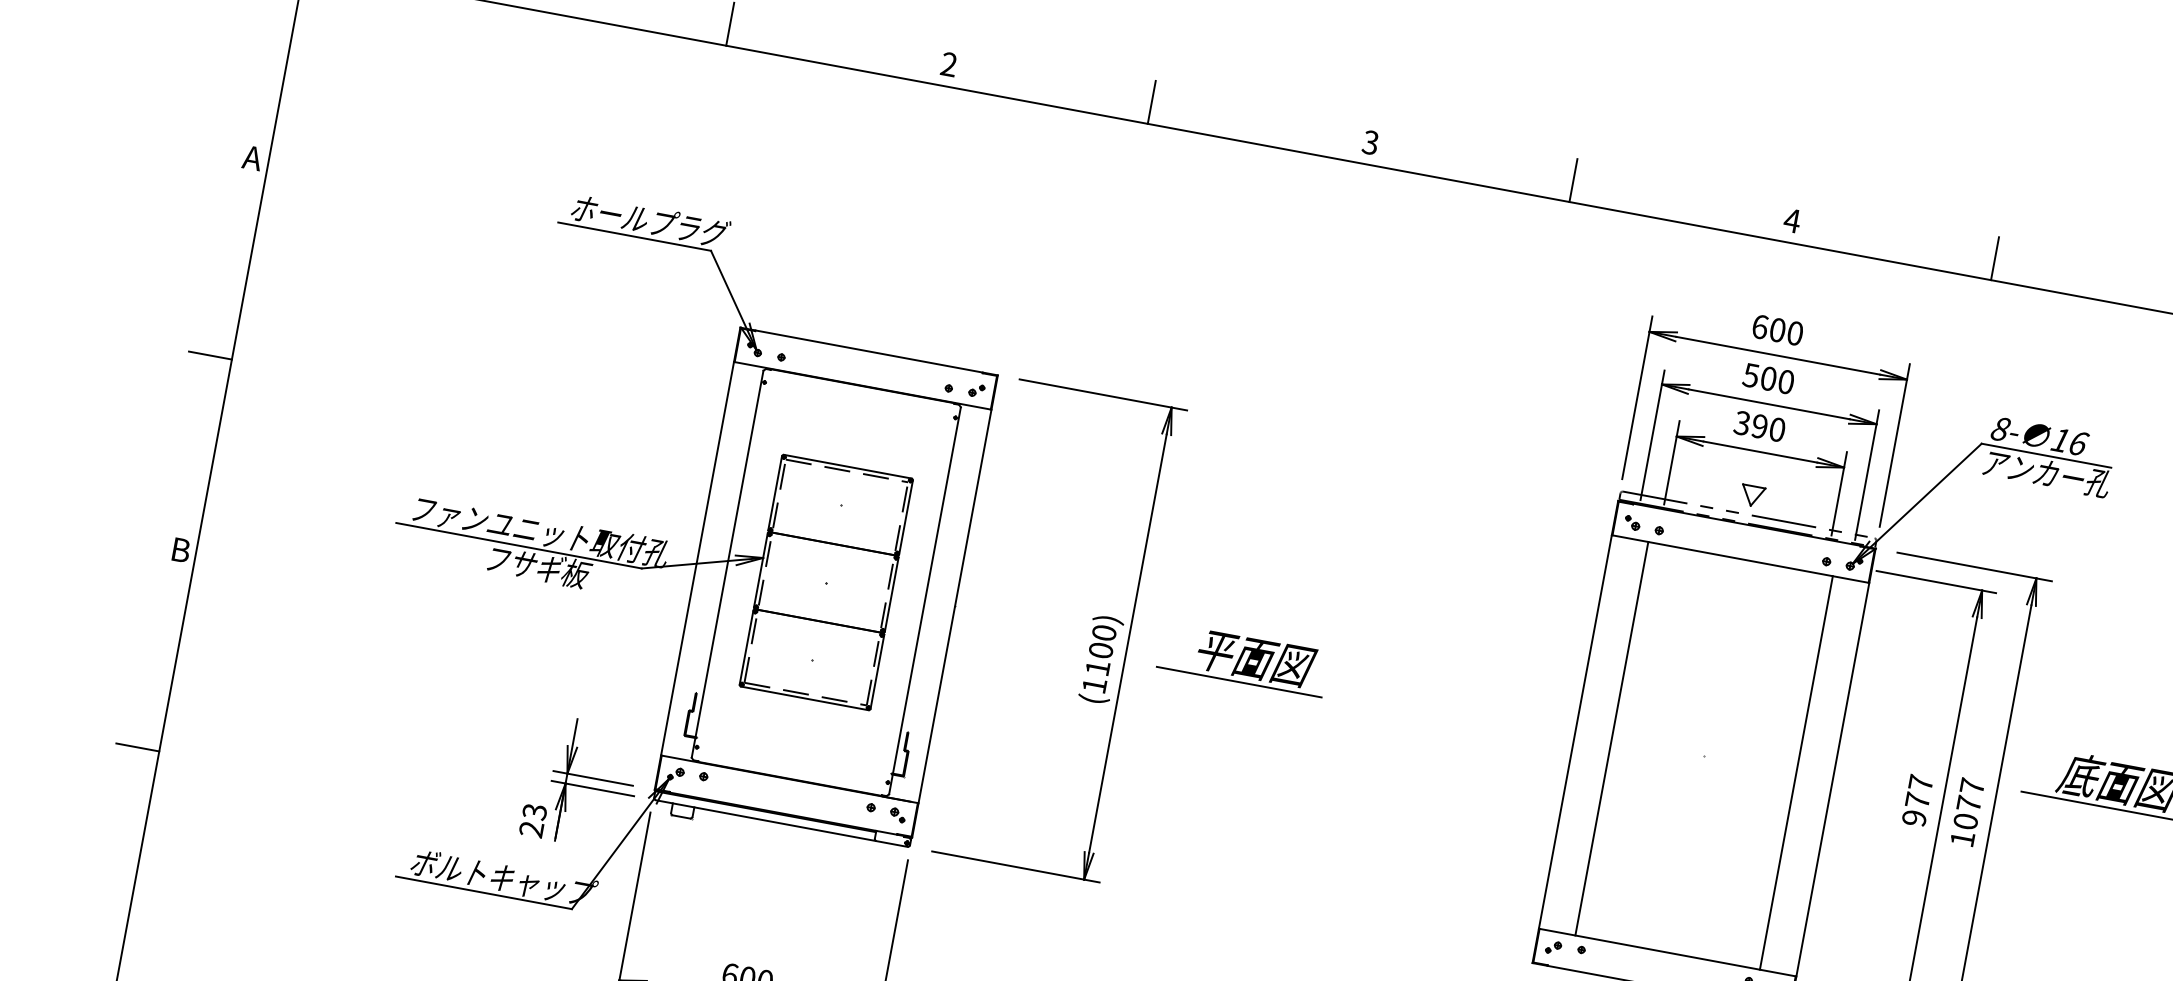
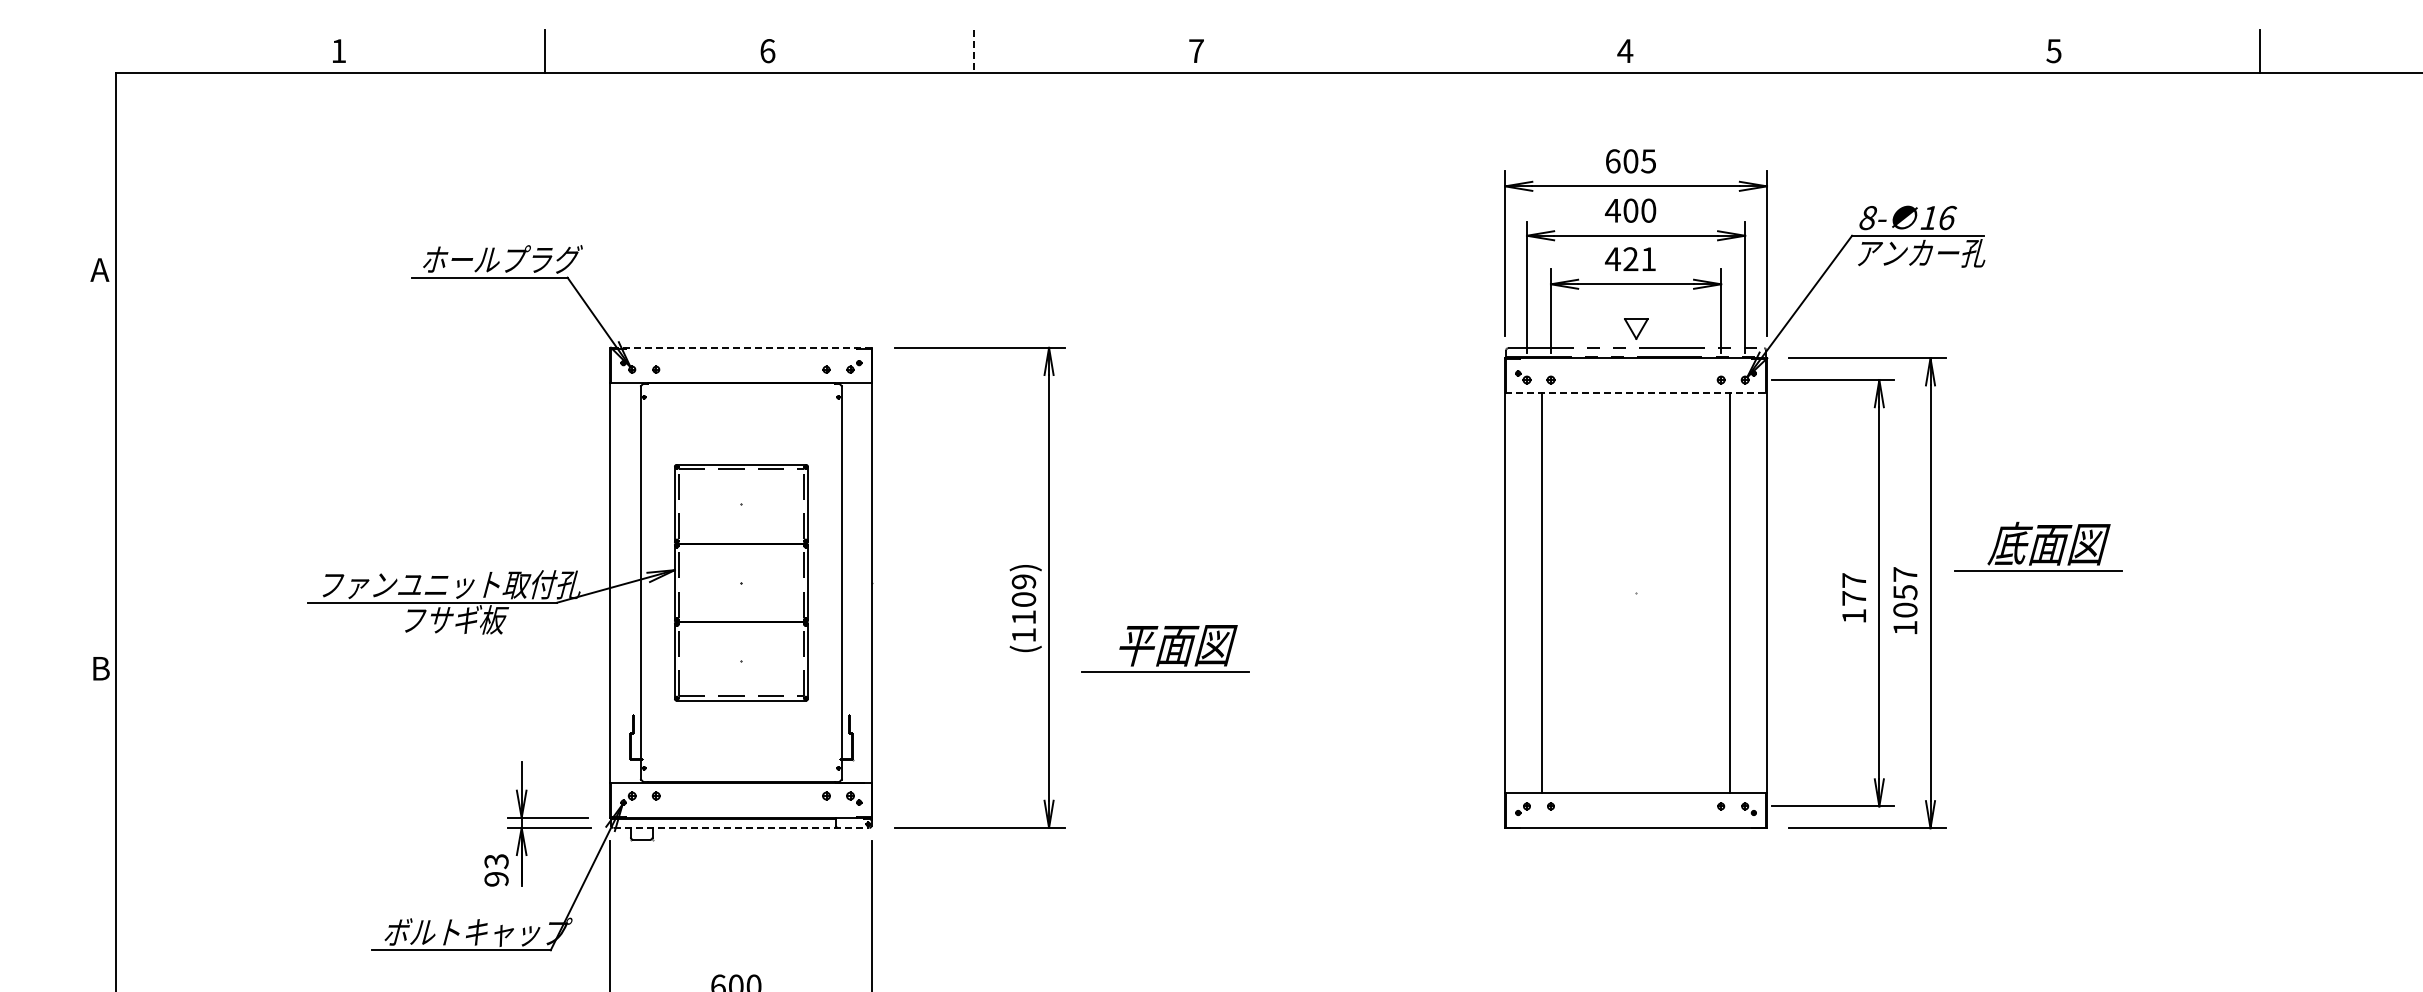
text: (948, 64) -> (767, 51), 2 -> 6
line: (1151, 102) -> (973, 51), solid -> dashed
text: (1369, 142) -> (1195, 51), 3 -> 7
line: (1573, 180) -> (1402, 51), removed
line: (1994, 258) -> (1831, 51), removed
text: (1794, 333) -> (1648, 161), 600 -> 605
line: (869, 351) -> (741, 347), solid -> dashed
line: (210, 355) -> (94, 471), removed
text: (1750, 375) -> (1612, 210), 500 -> 400
text: (1759, 426) -> (1630, 259), 390 -> 421
line: (1740, 559) -> (1636, 393), solid -> dashed
text: (1103, 632) -> (1023, 581), (1100) -> (1109)
part: (1243, 659) -> (1165, 648), moved
line: (137, 747) -> (94, 870), removed
text: (1969, 804) -> (1905, 592), 1077 -> 1057
text: (1914, 818) -> (1854, 616), 977 -> 177
line: (781, 823) -> (741, 827), solid -> dashed
text: (531, 829) -> (496, 879), 23 -> 93

